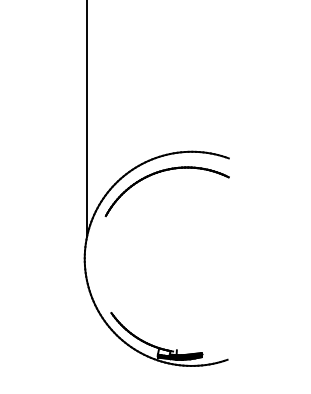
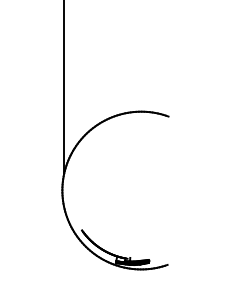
part: (161, 172) -> (118, 126), removed

